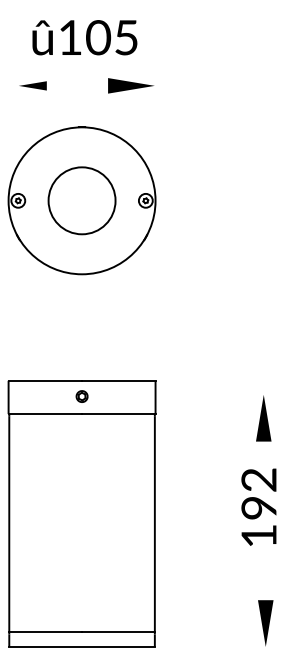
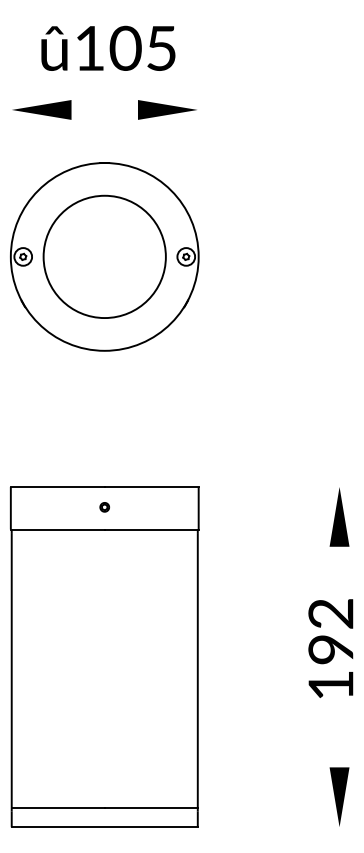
part: (32, 85) -> (41, 109), size x1.67
circle: (81, 200) -> (104, 256), size x1.43
part: (81, 396) -> (104, 507), size x0.62
part: (263, 418) -> (339, 517), moved

